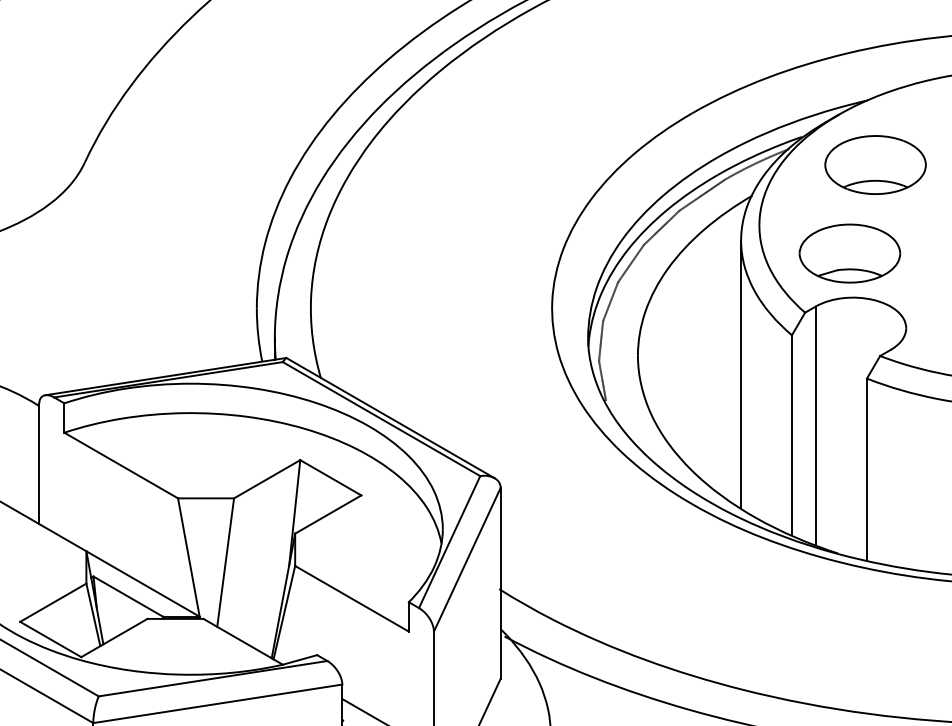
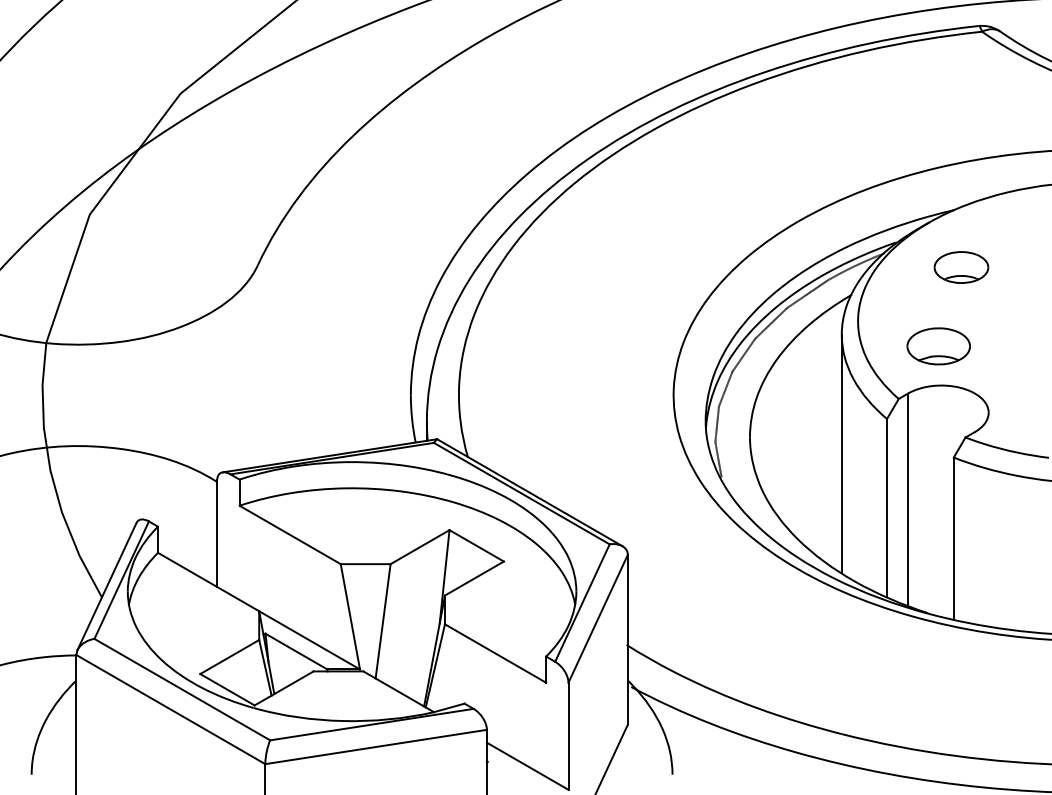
part: (875, 164) -> (961, 267), size x0.6
part: (849, 253) -> (938, 346), size x0.7

